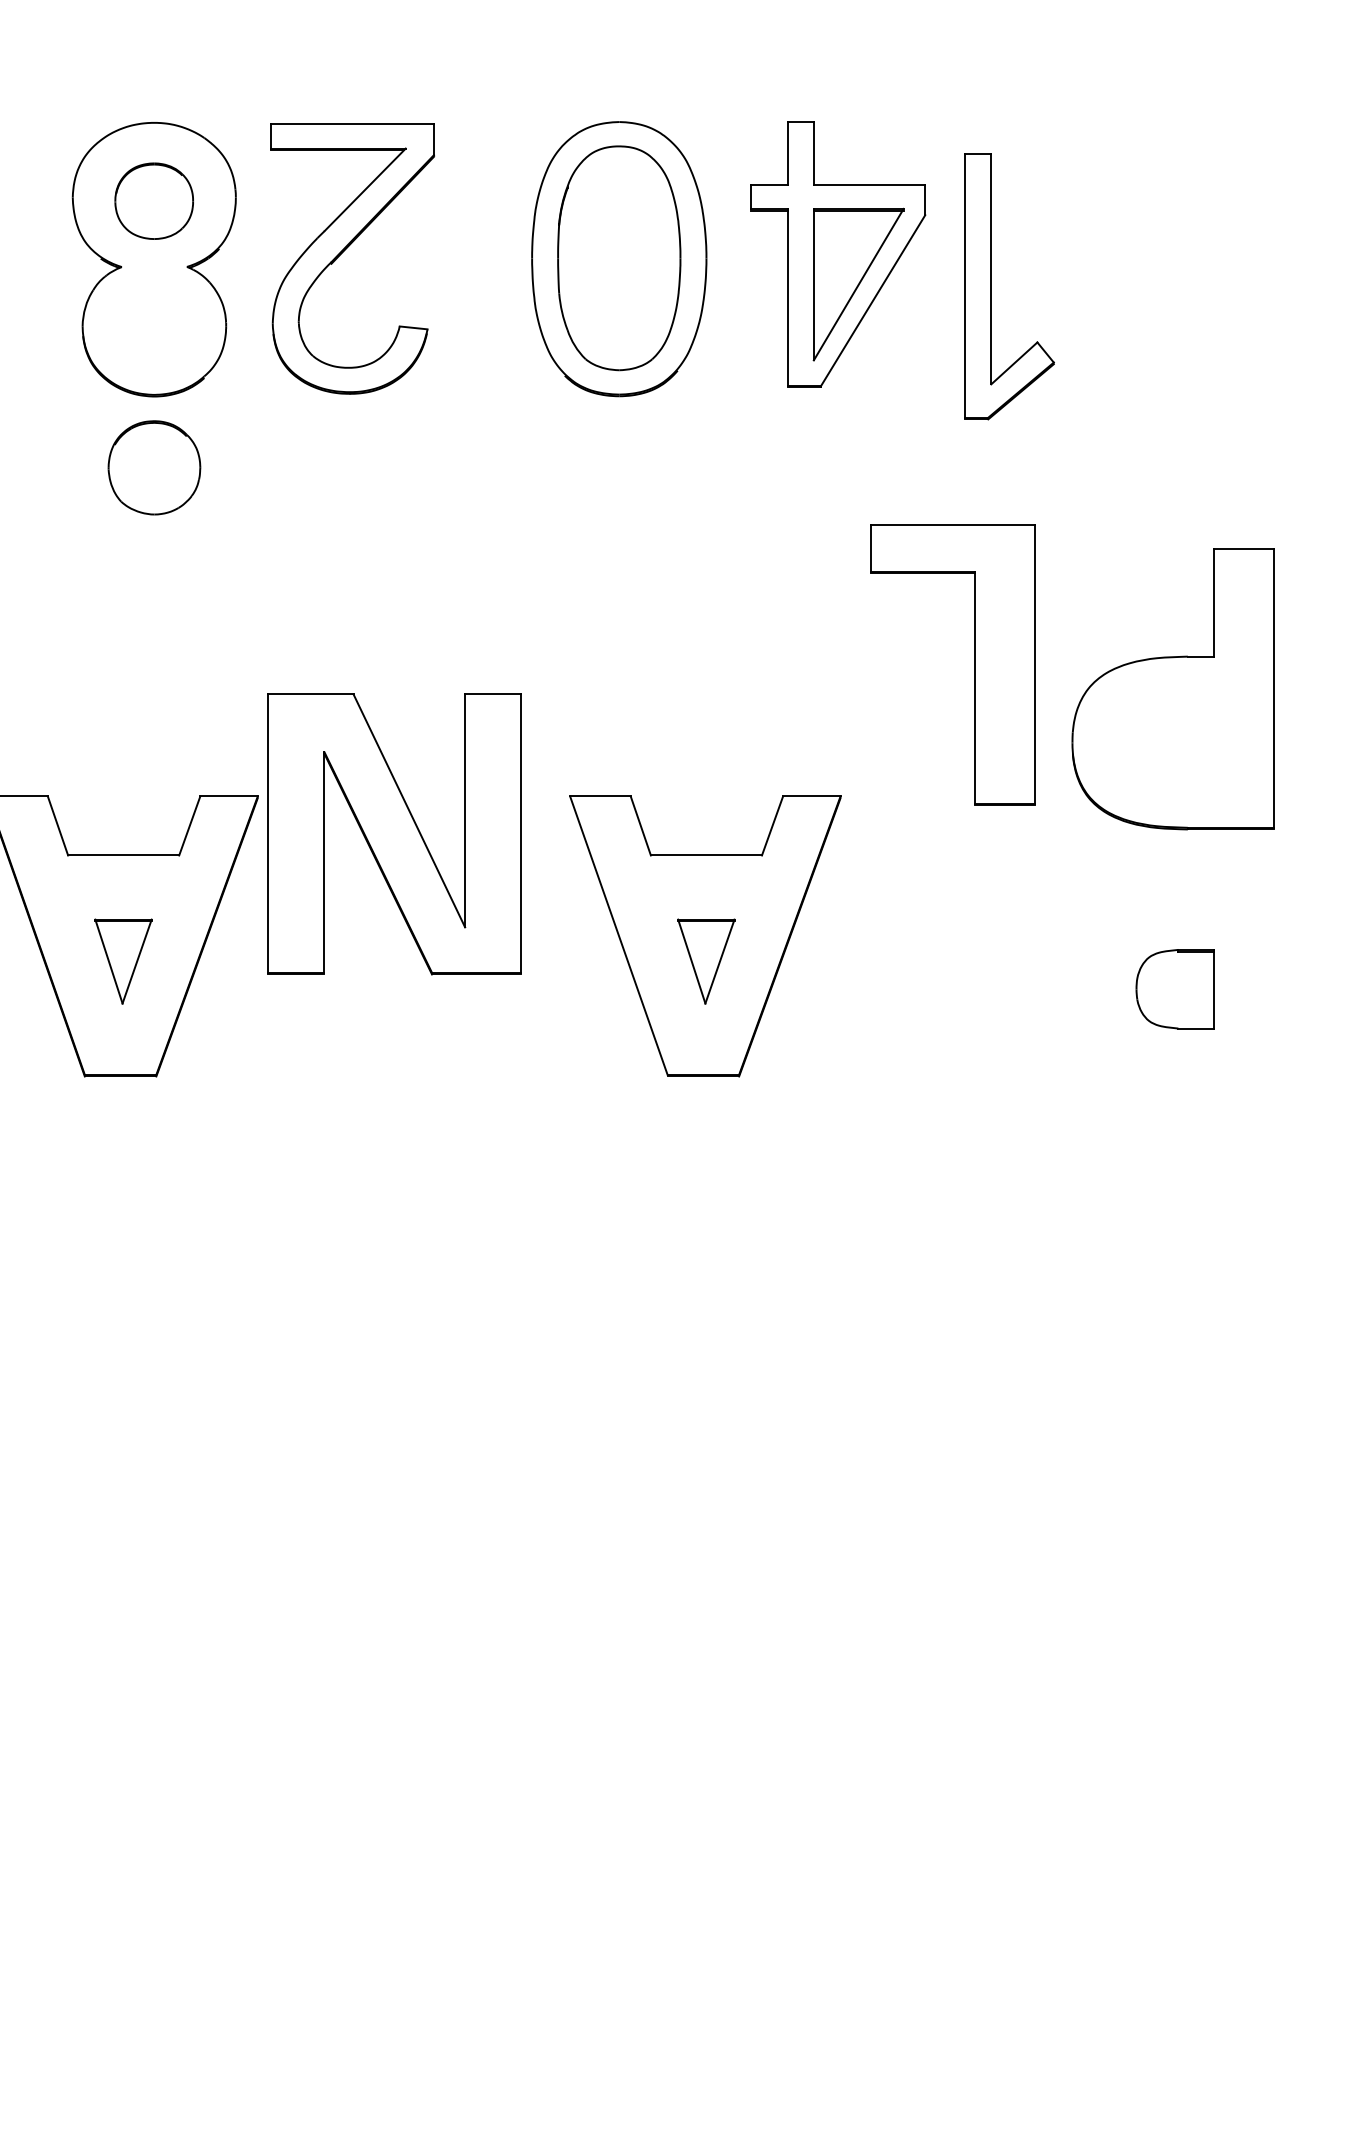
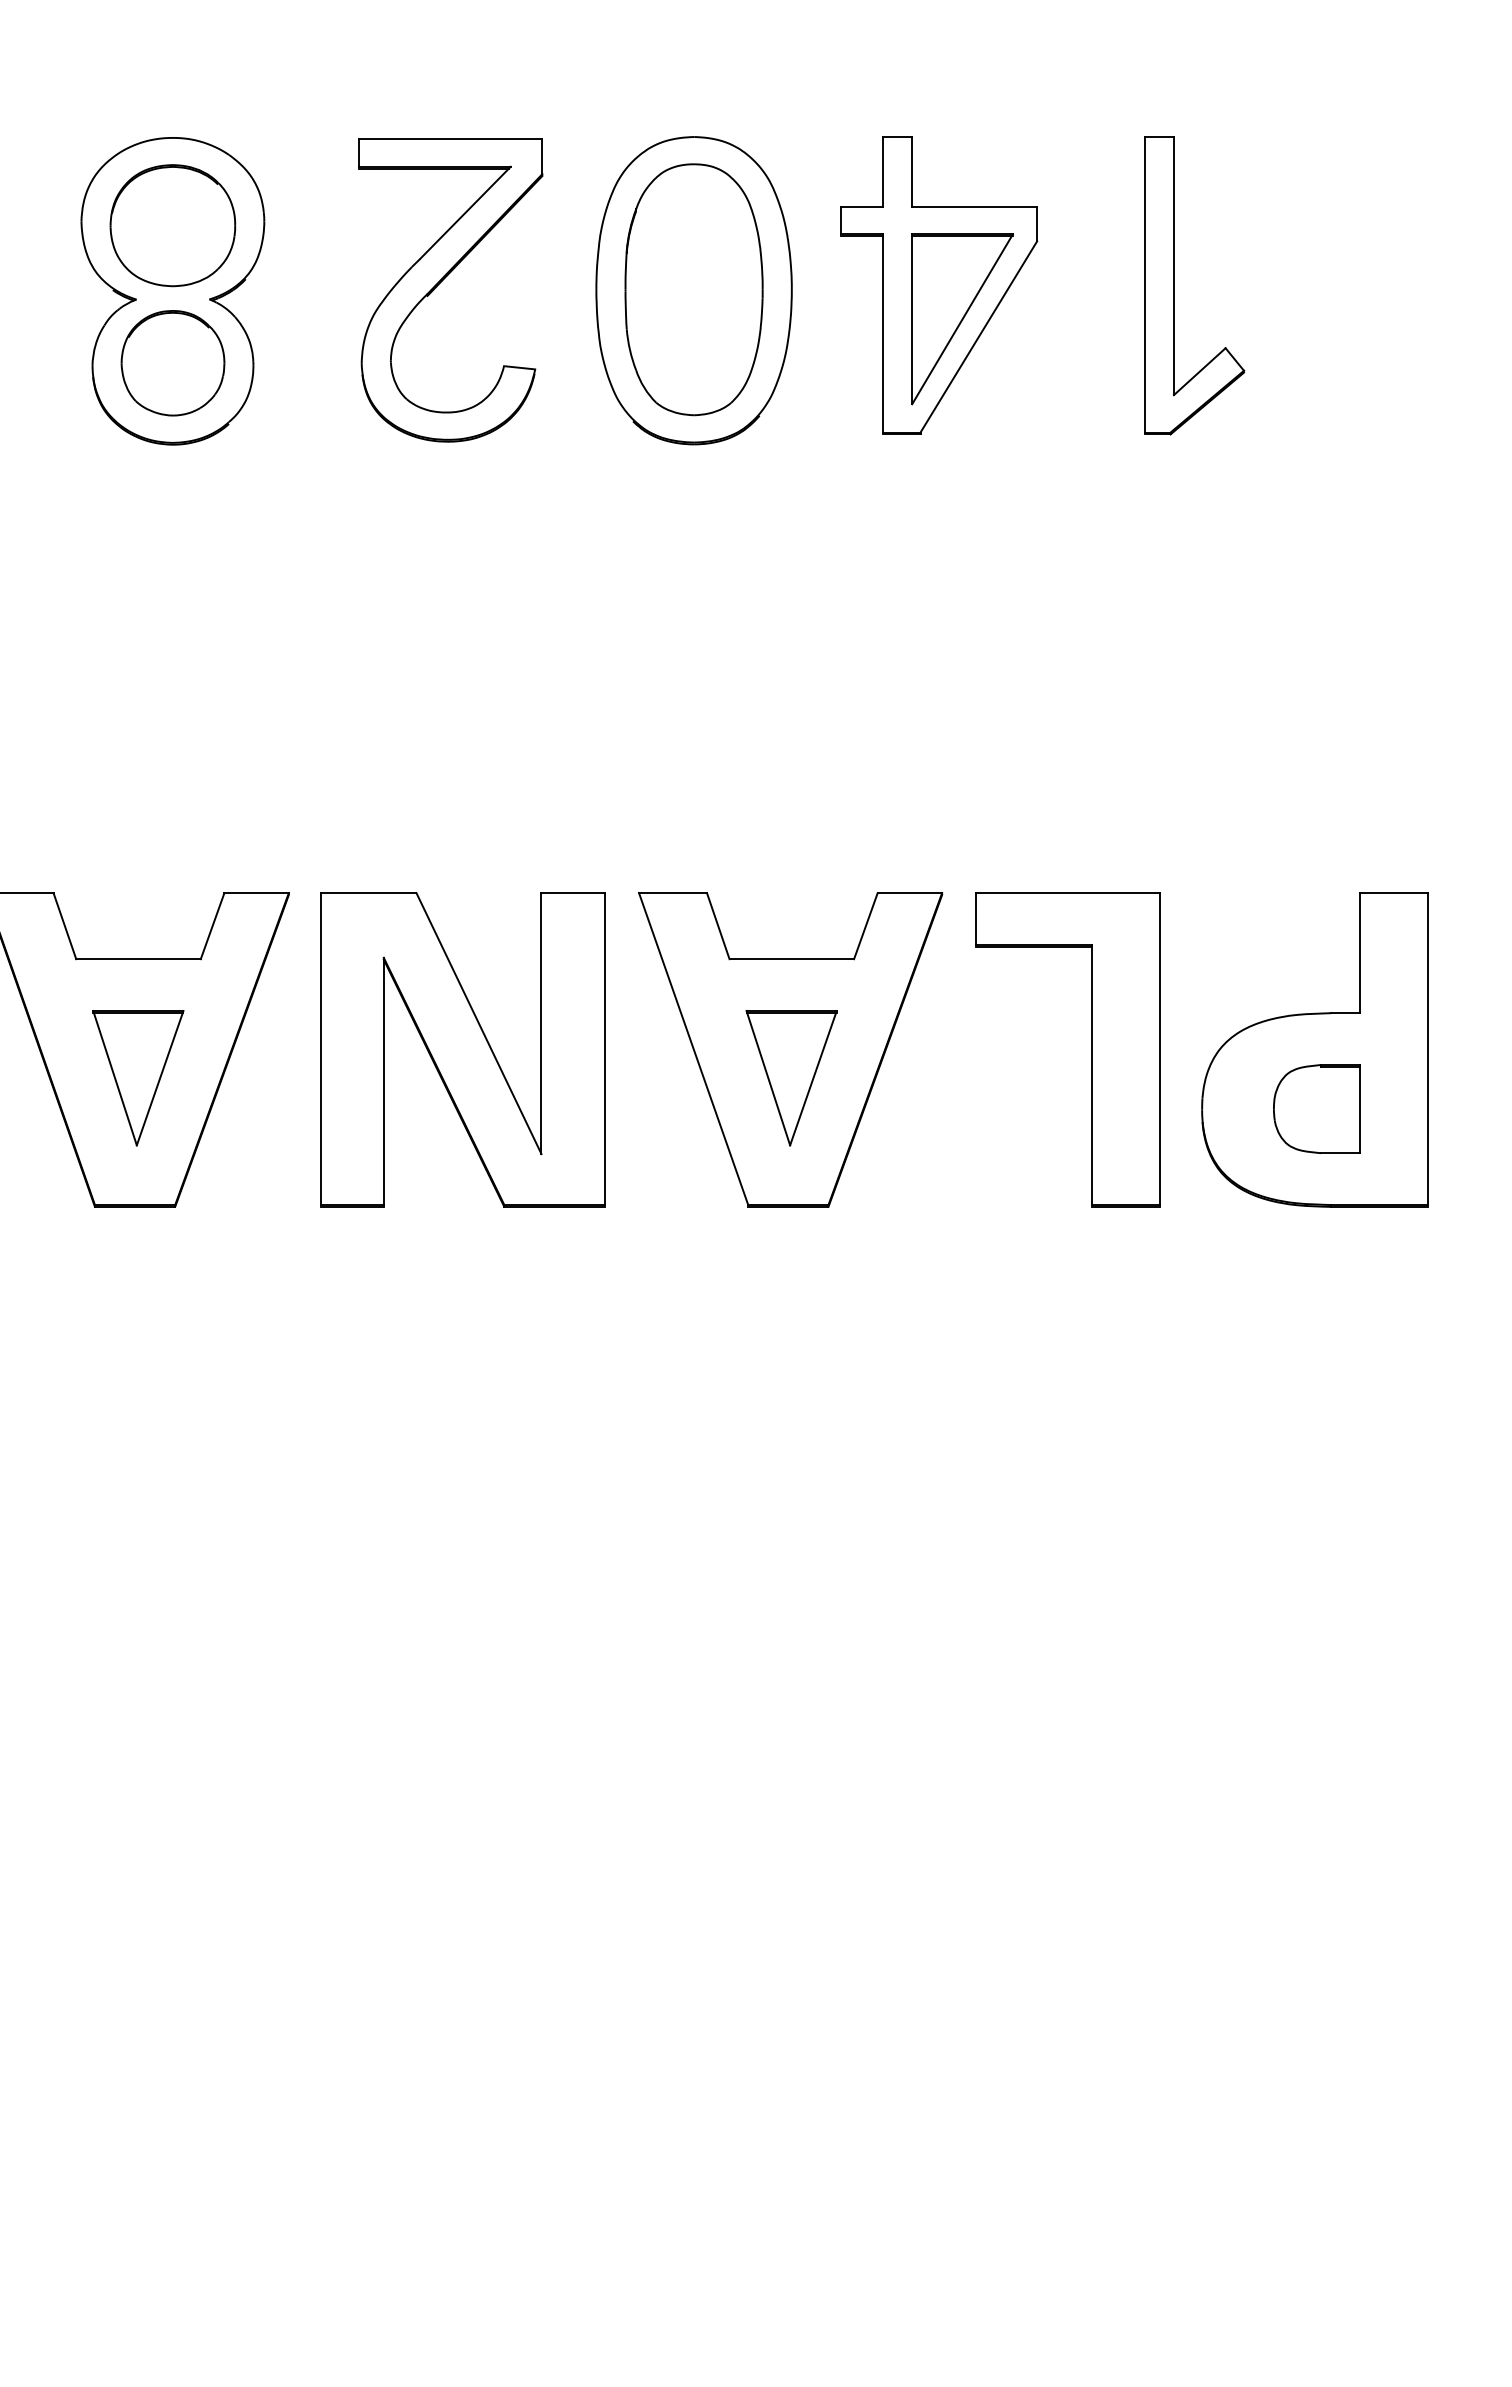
part: (153, 201) -> (171, 226), size x1.43
part: (345, 250) -> (443, 281), moved
part: (991, 286) -> (1174, 285), moved
part: (154, 467) -> (173, 362), moved
part: (974, 664) -> (1092, 1048), moved
part: (1172, 689) -> (1314, 1050), moved
part: (394, 834) -> (462, 1050), moved
part: (123, 961) -> (138, 1078), size x1.43
part: (706, 961) -> (791, 1078), size x1.43

